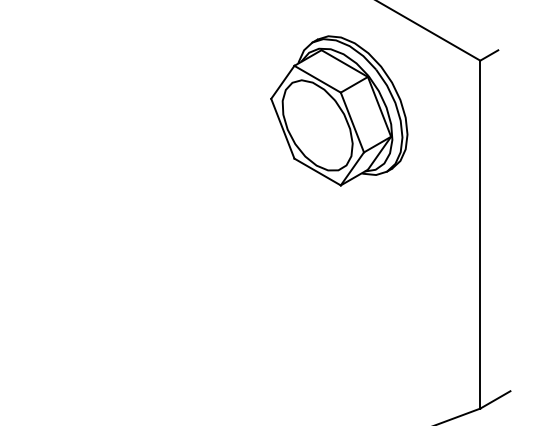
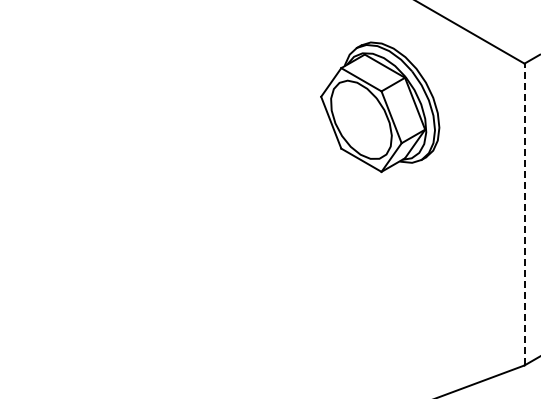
part: (339, 110) -> (380, 106), moved
line: (480, 234) -> (524, 214), solid -> dashed

